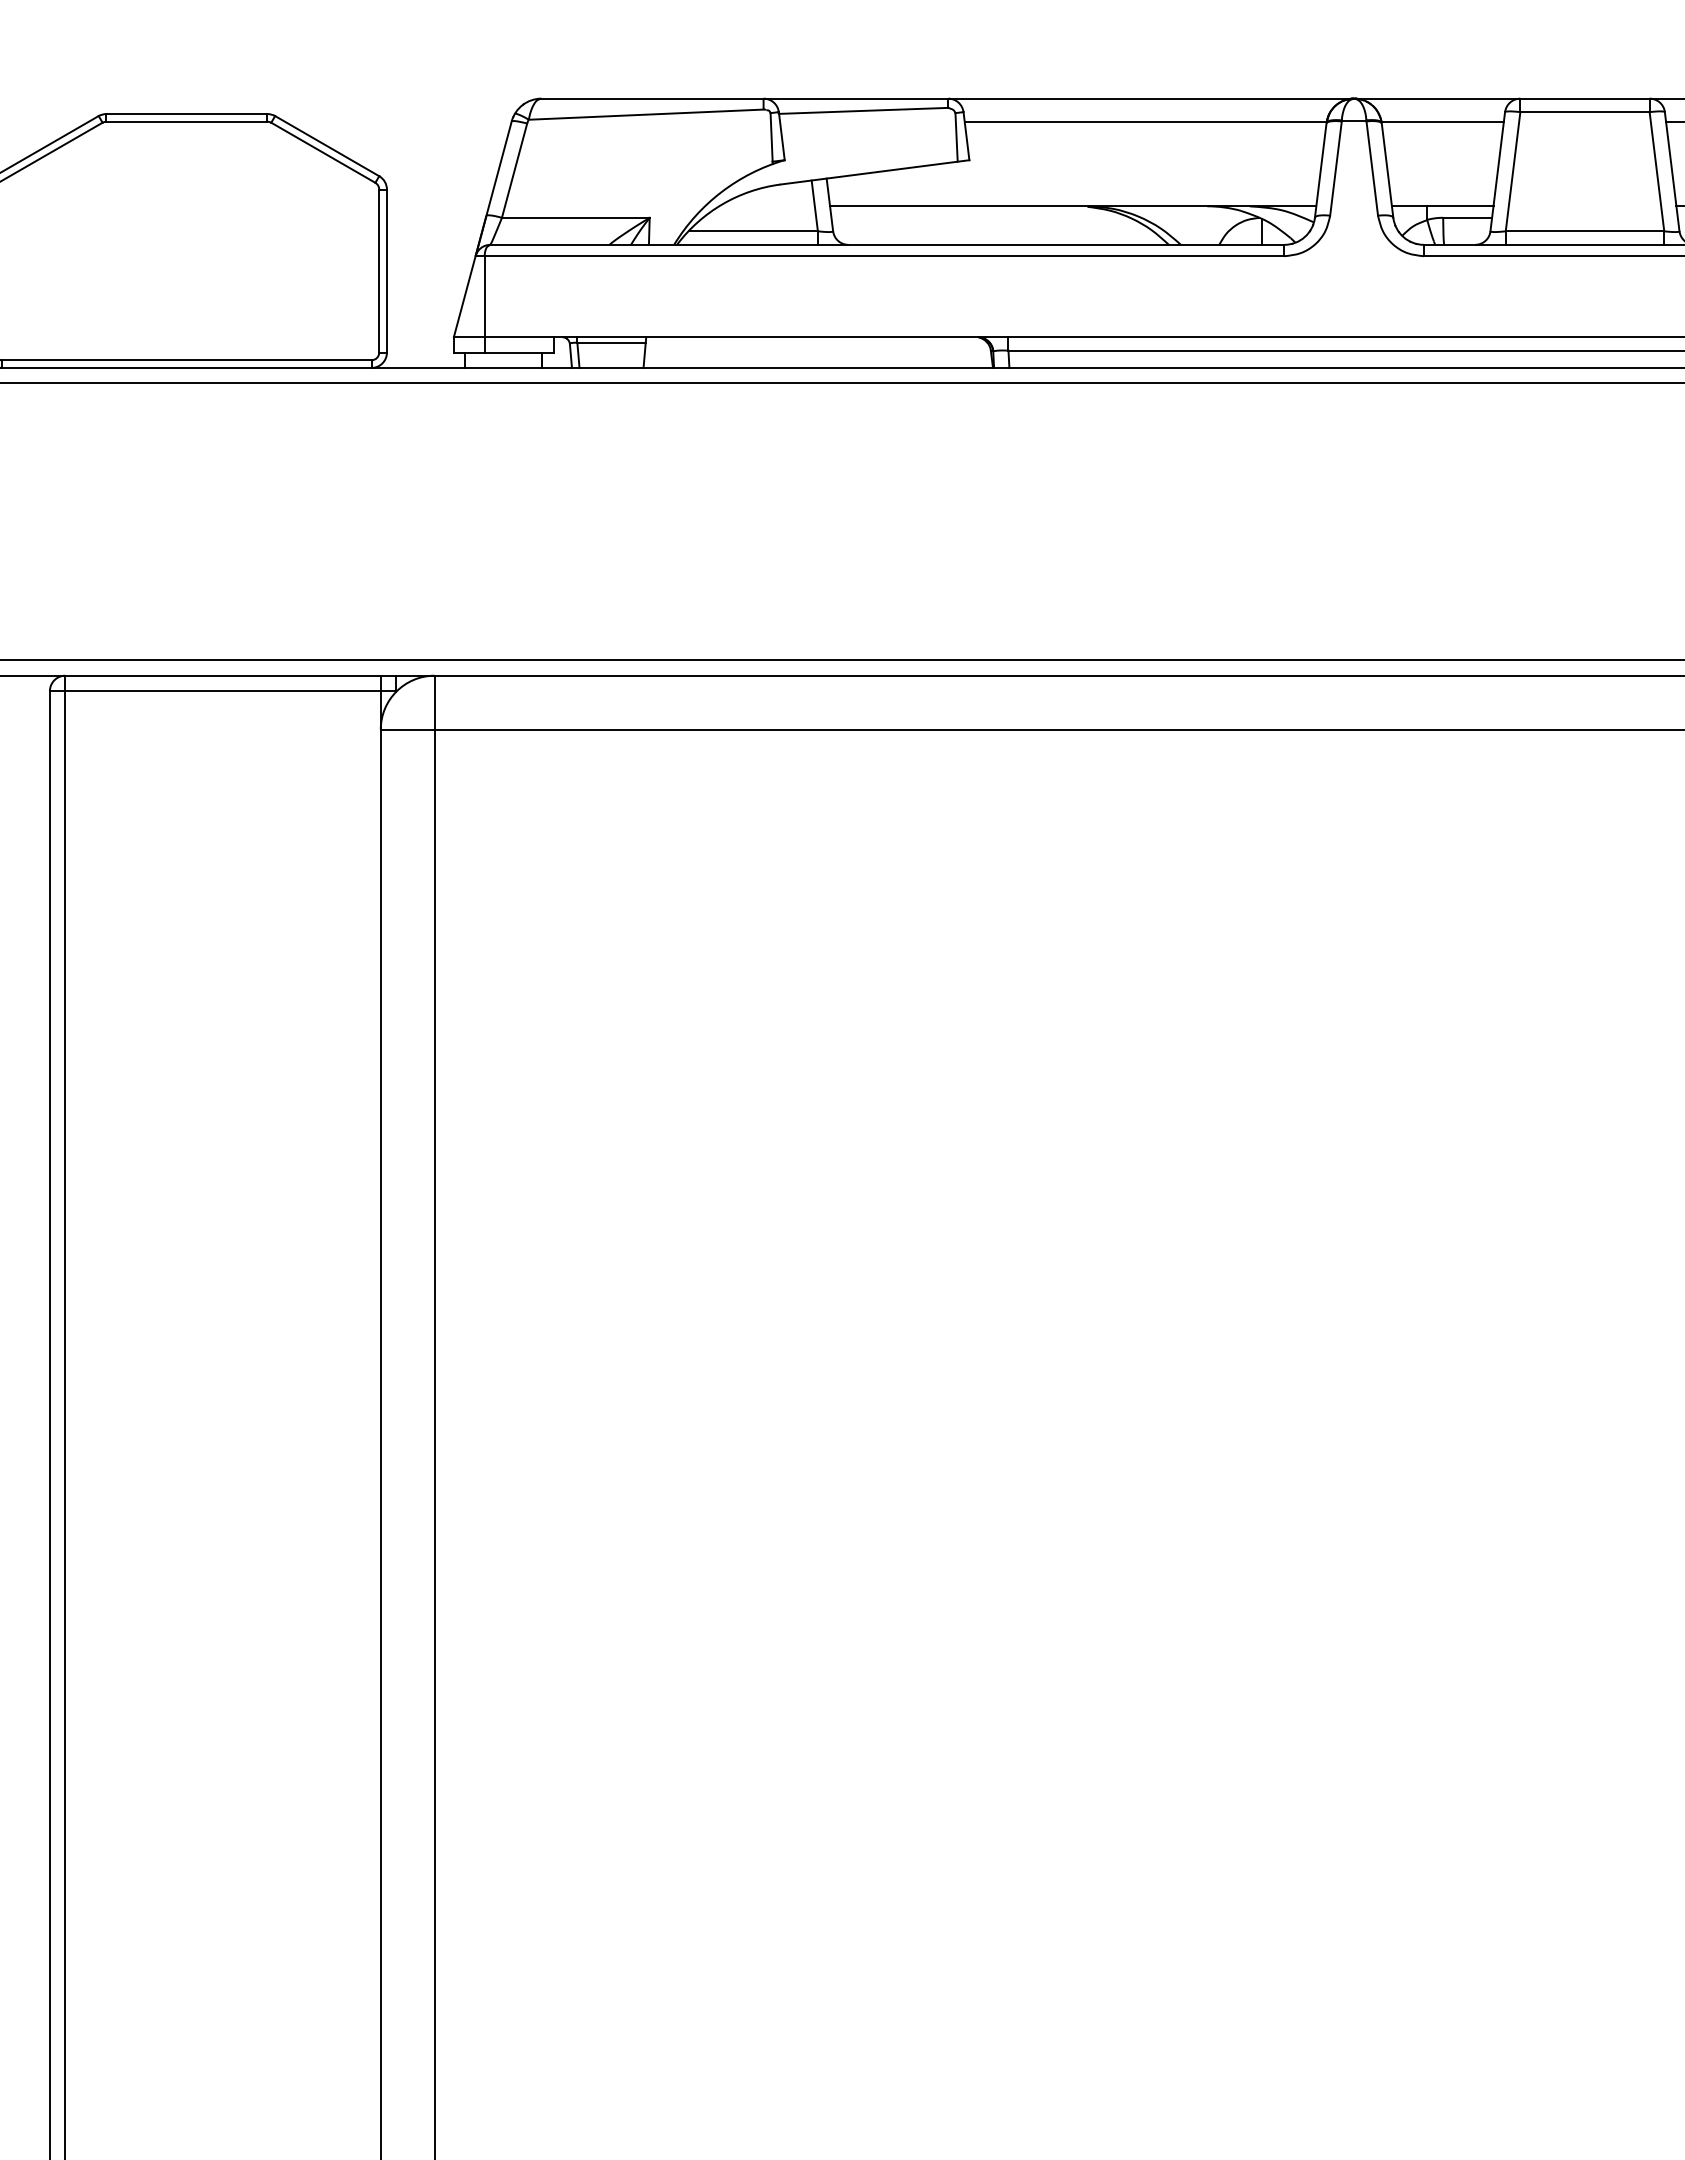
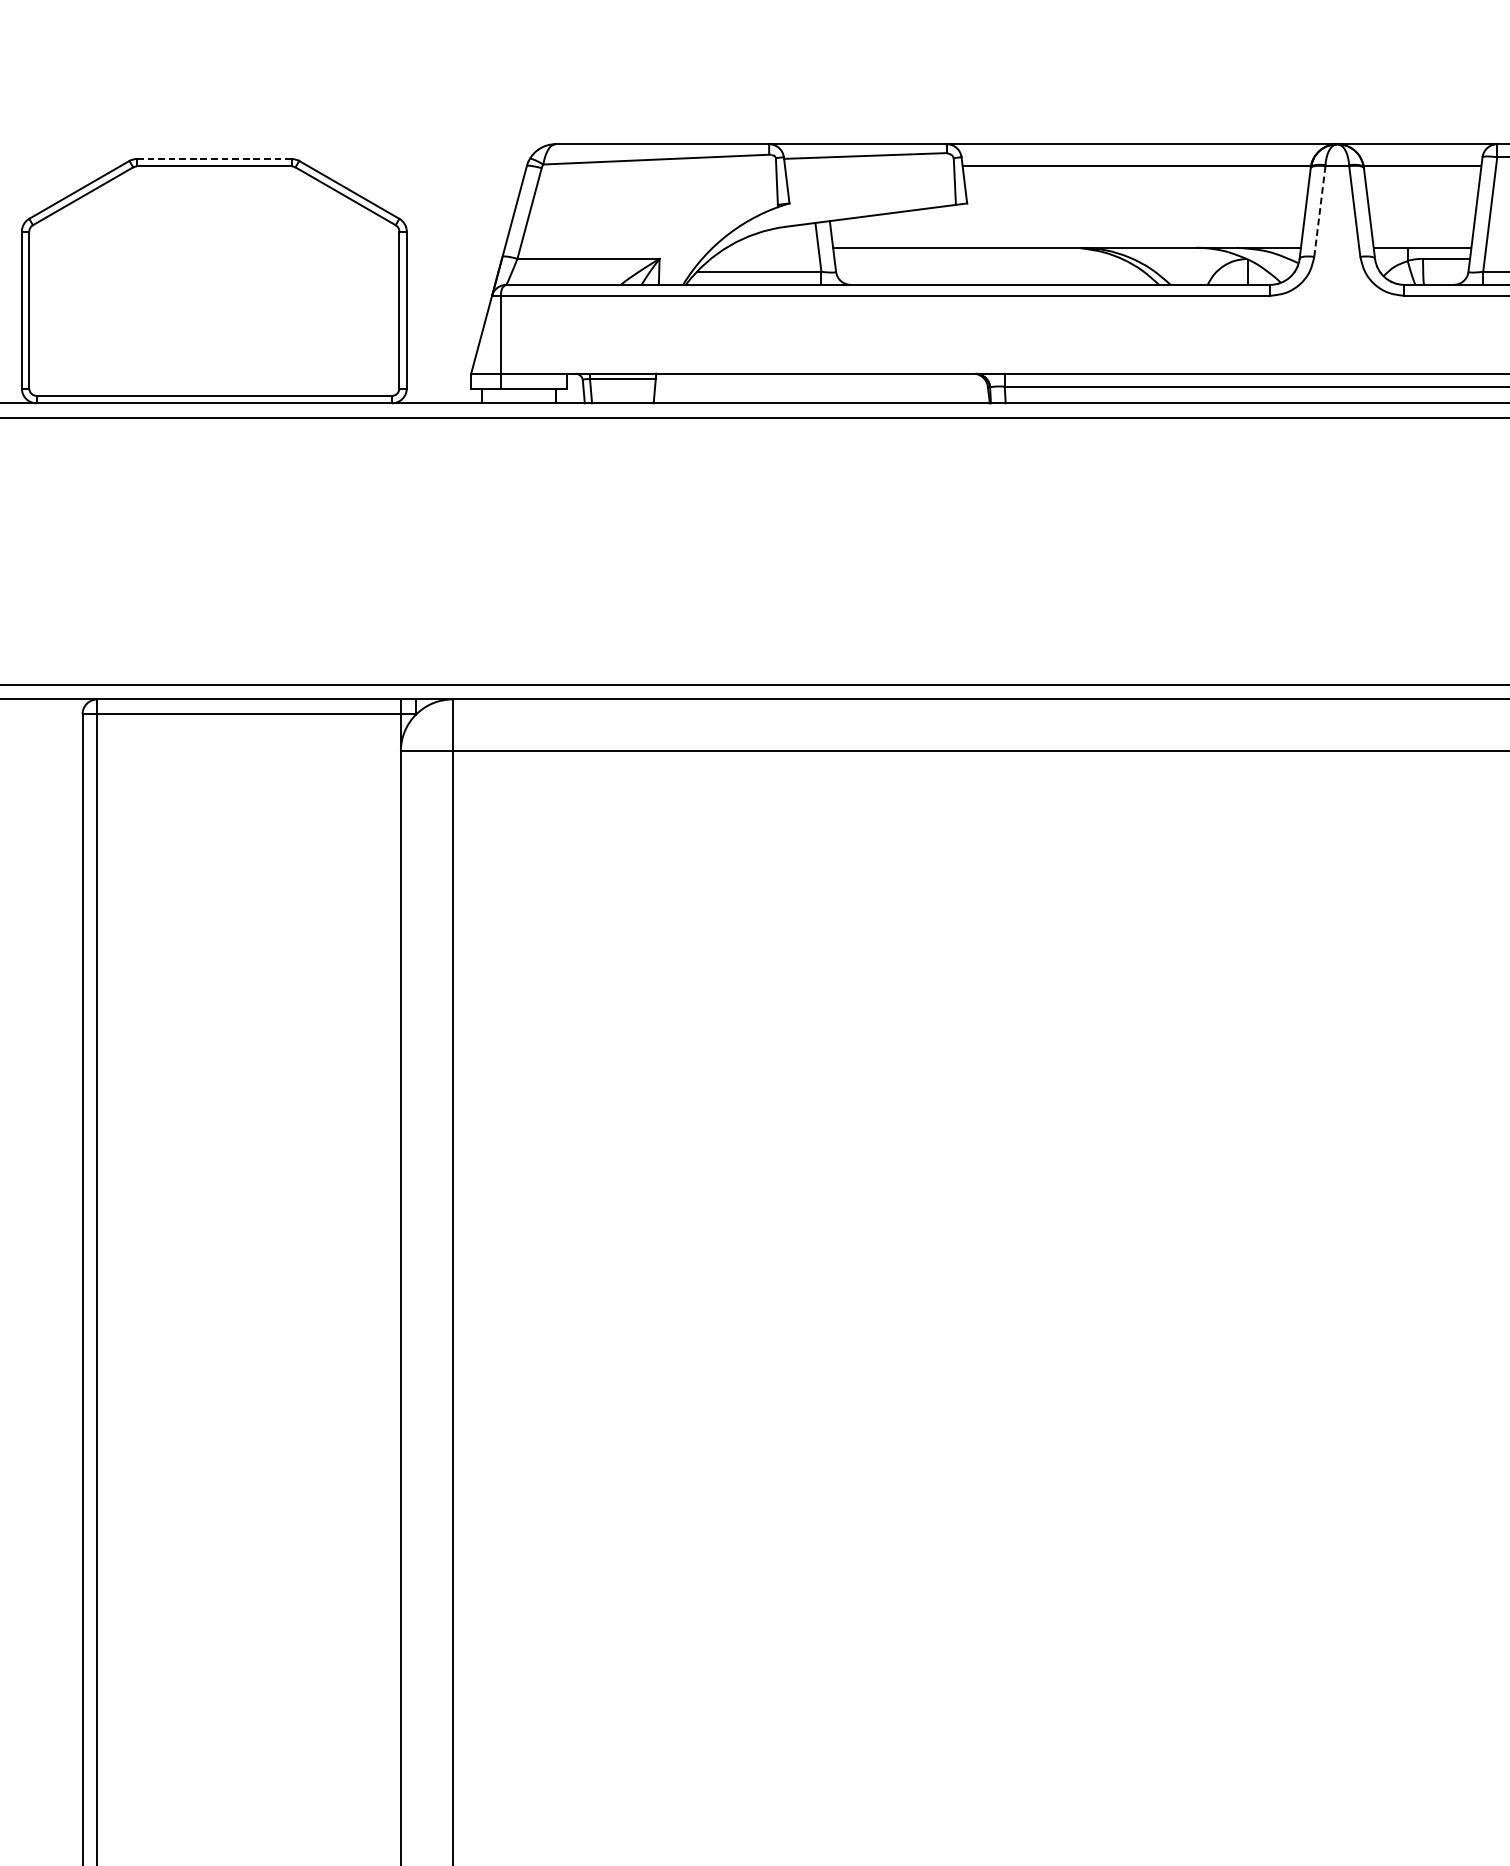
line: (186, 114) -> (213, 159), solid -> dashed
line: (1335, 169) -> (1319, 212), solid -> dashed

